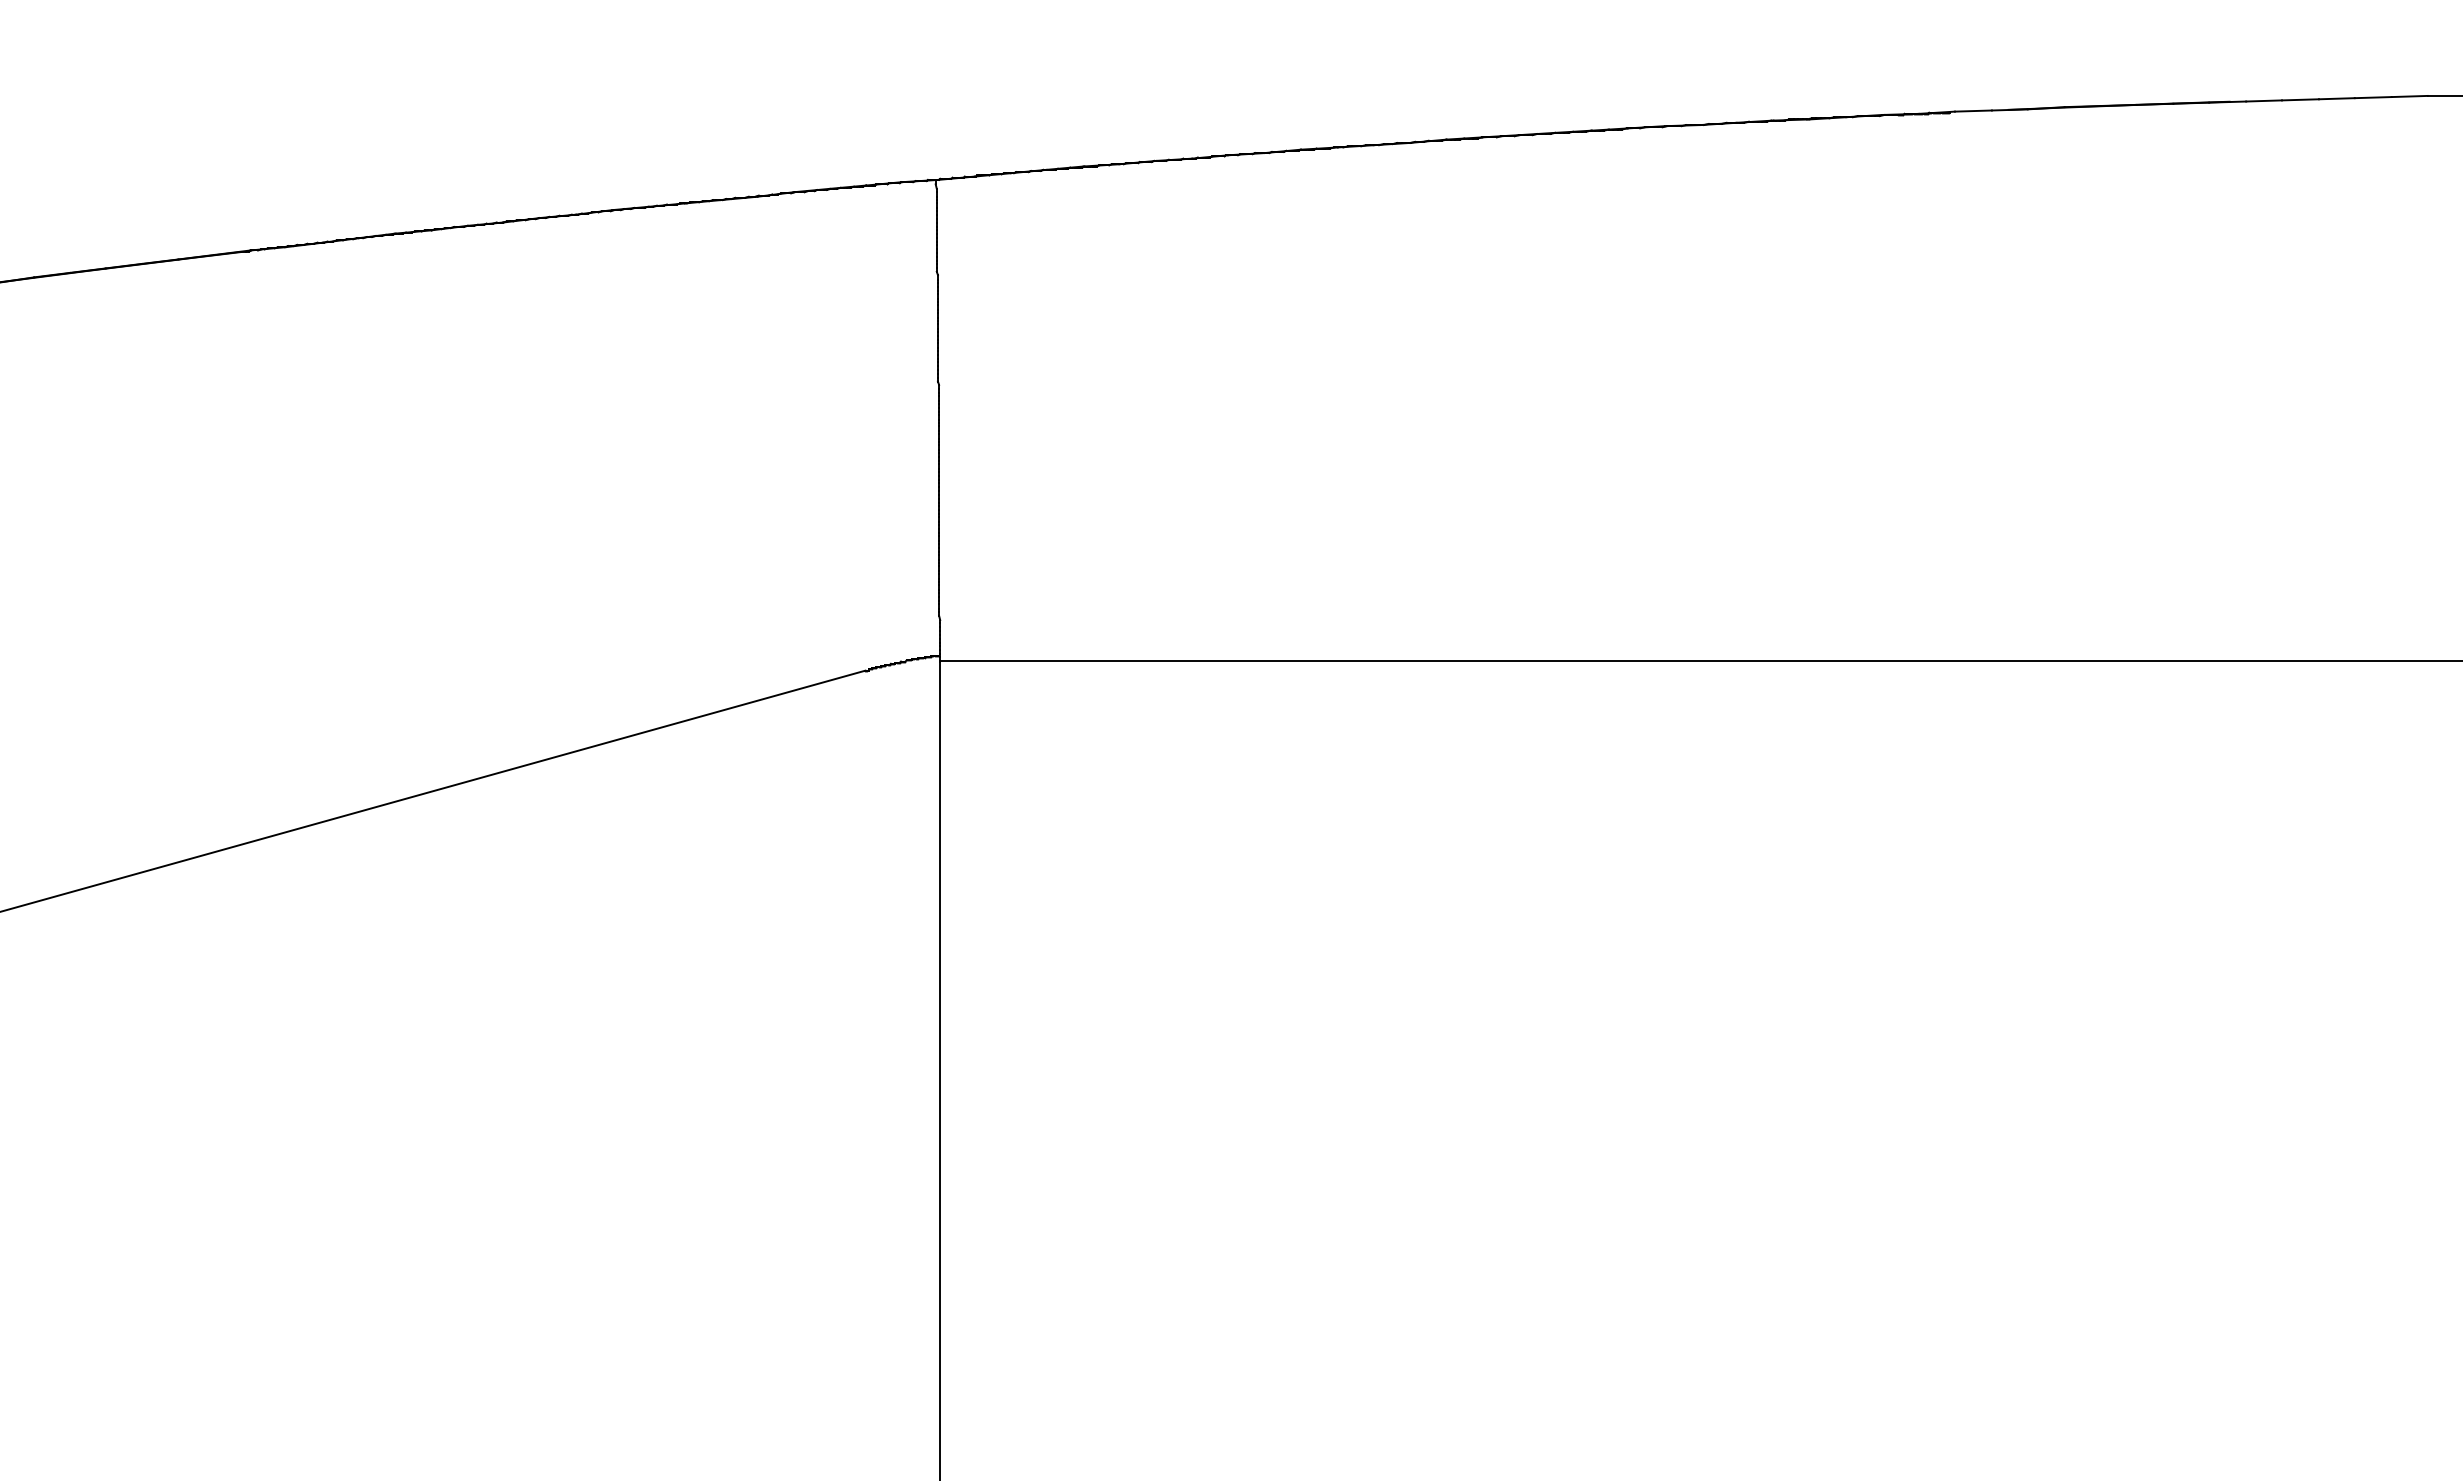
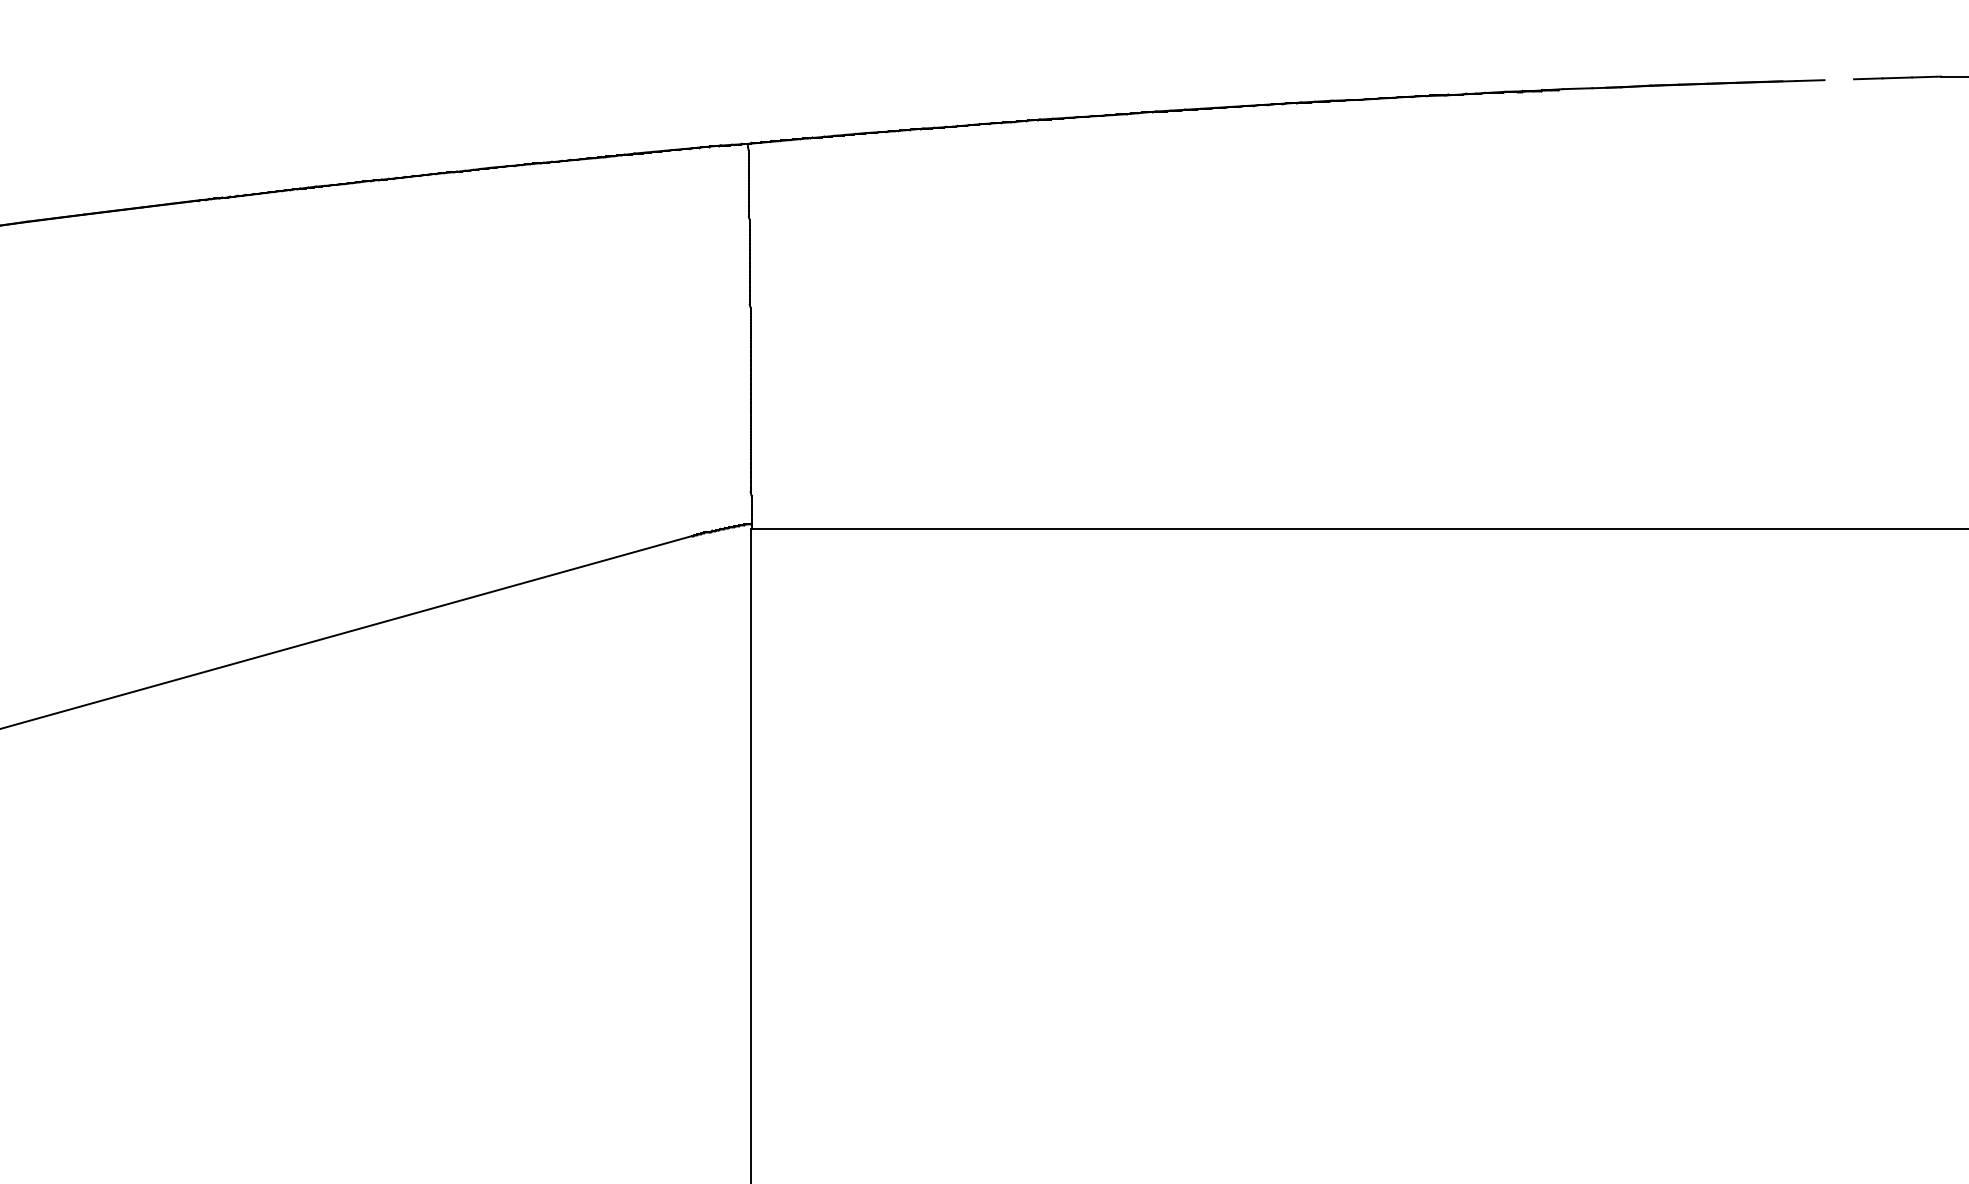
line: (2299, 99) -> (1838, 79), removed

